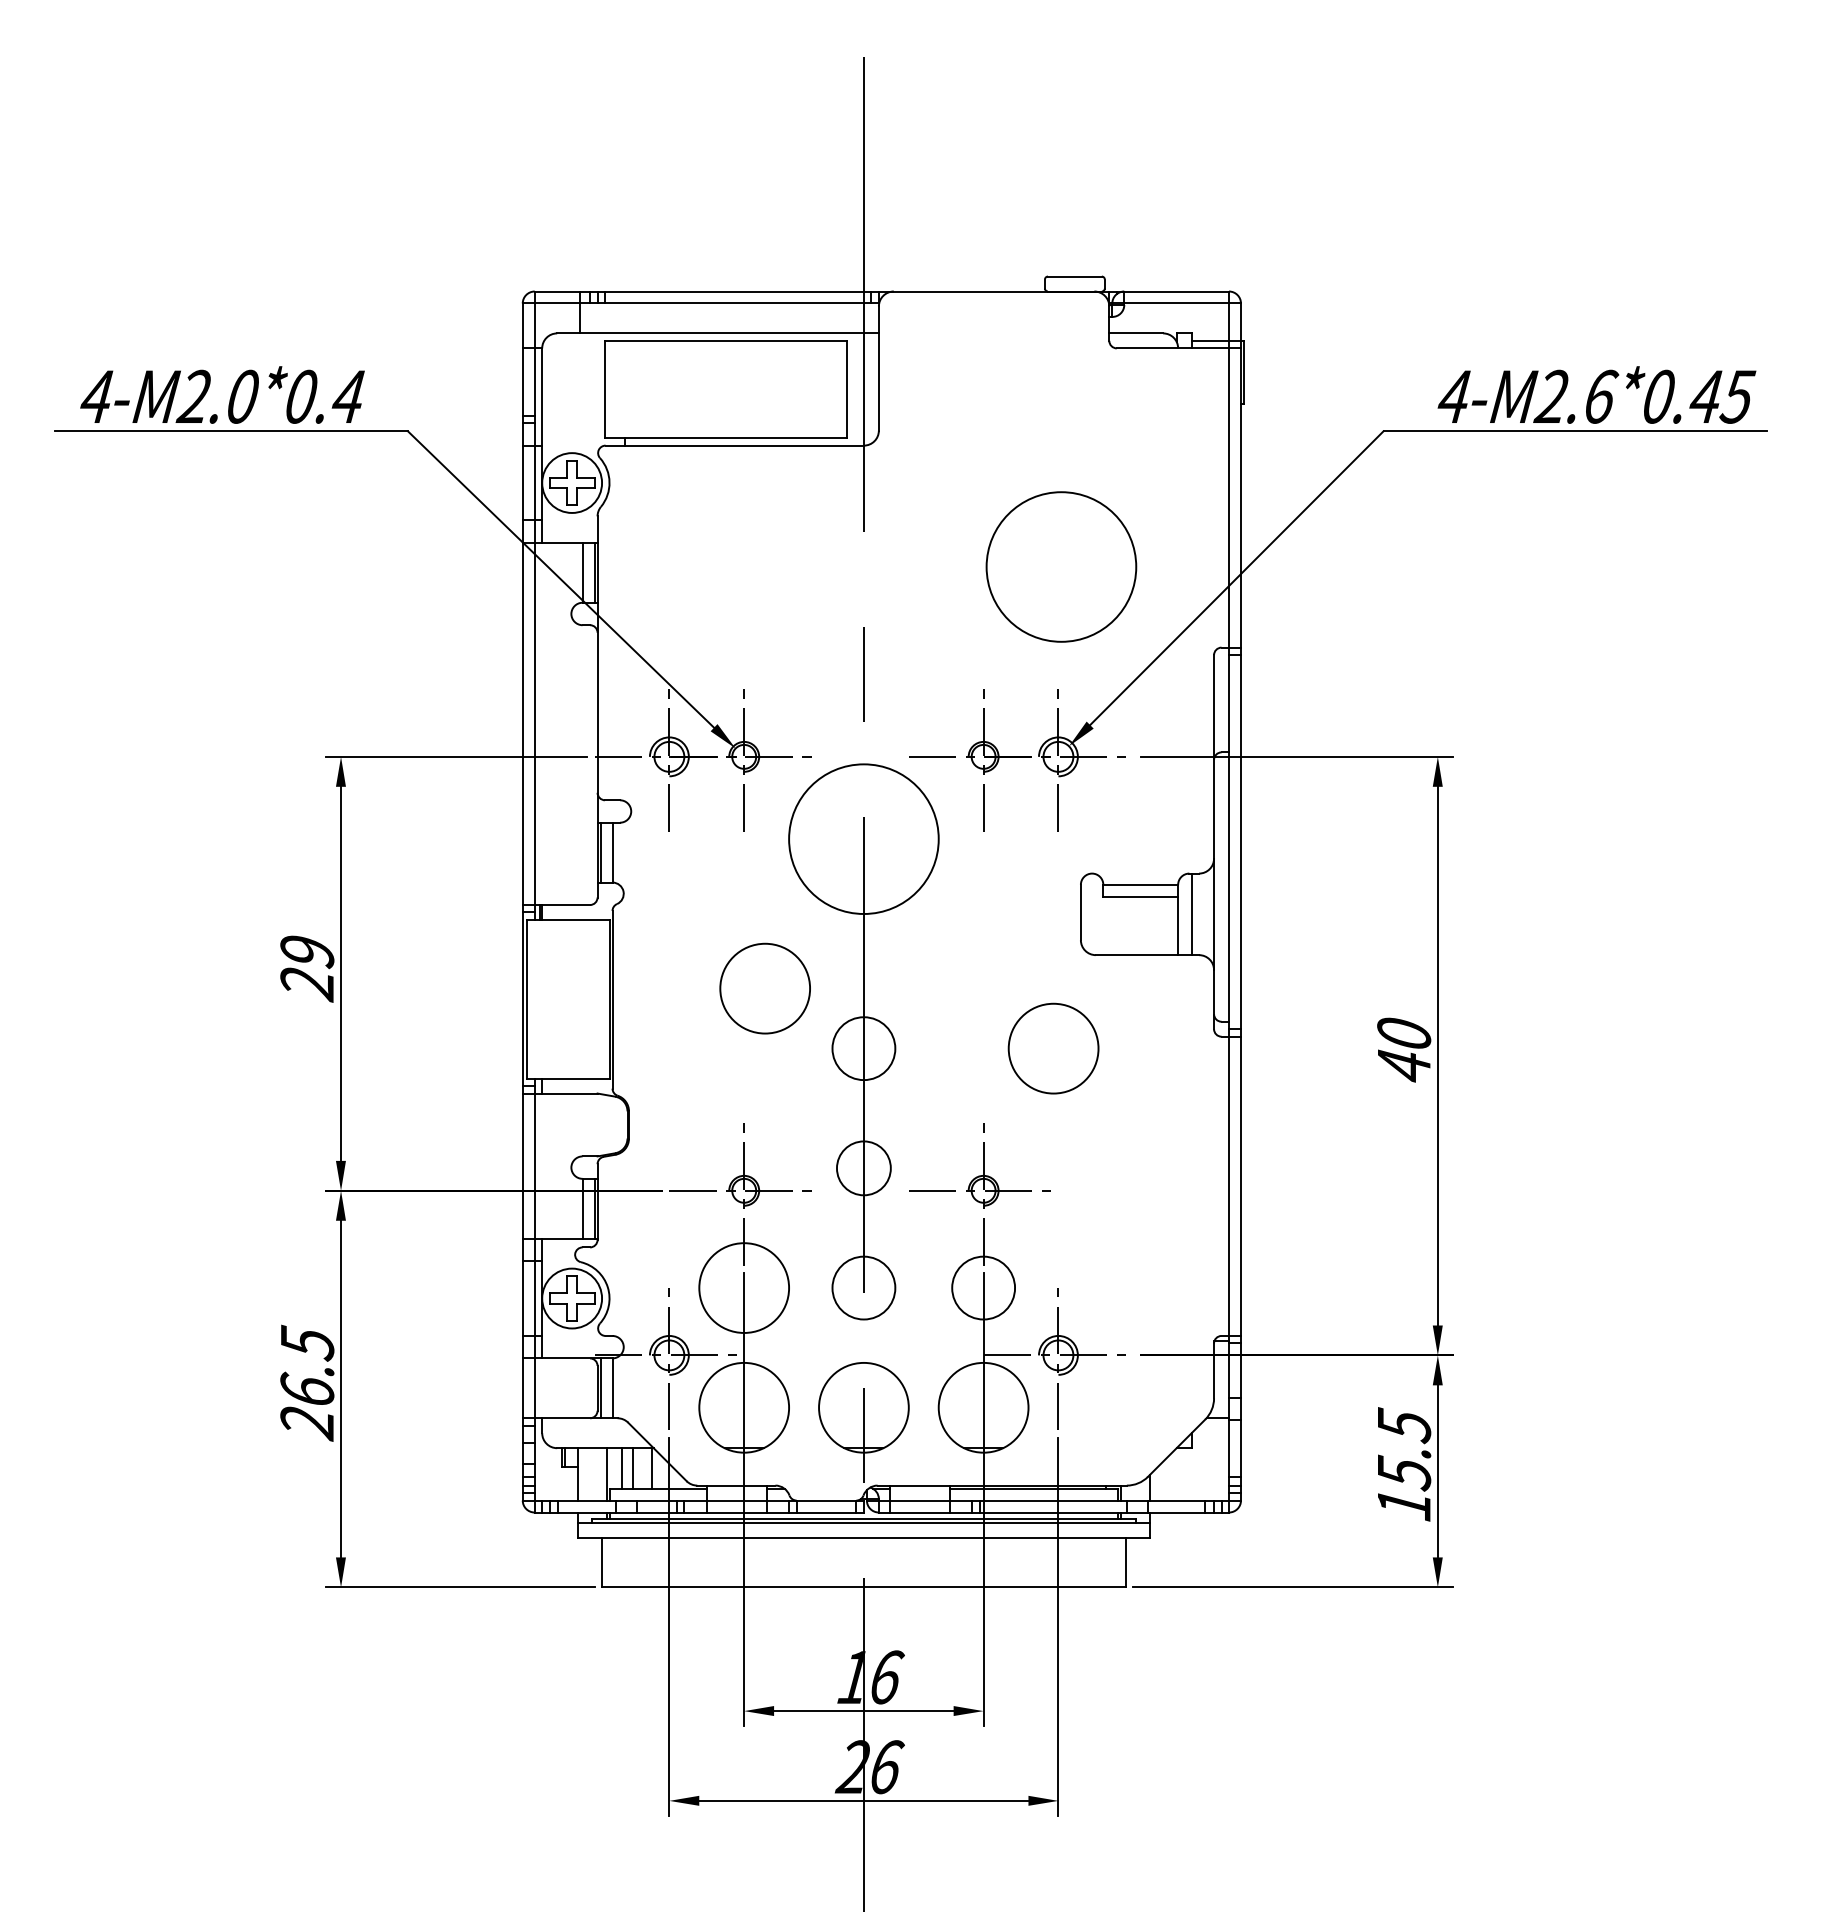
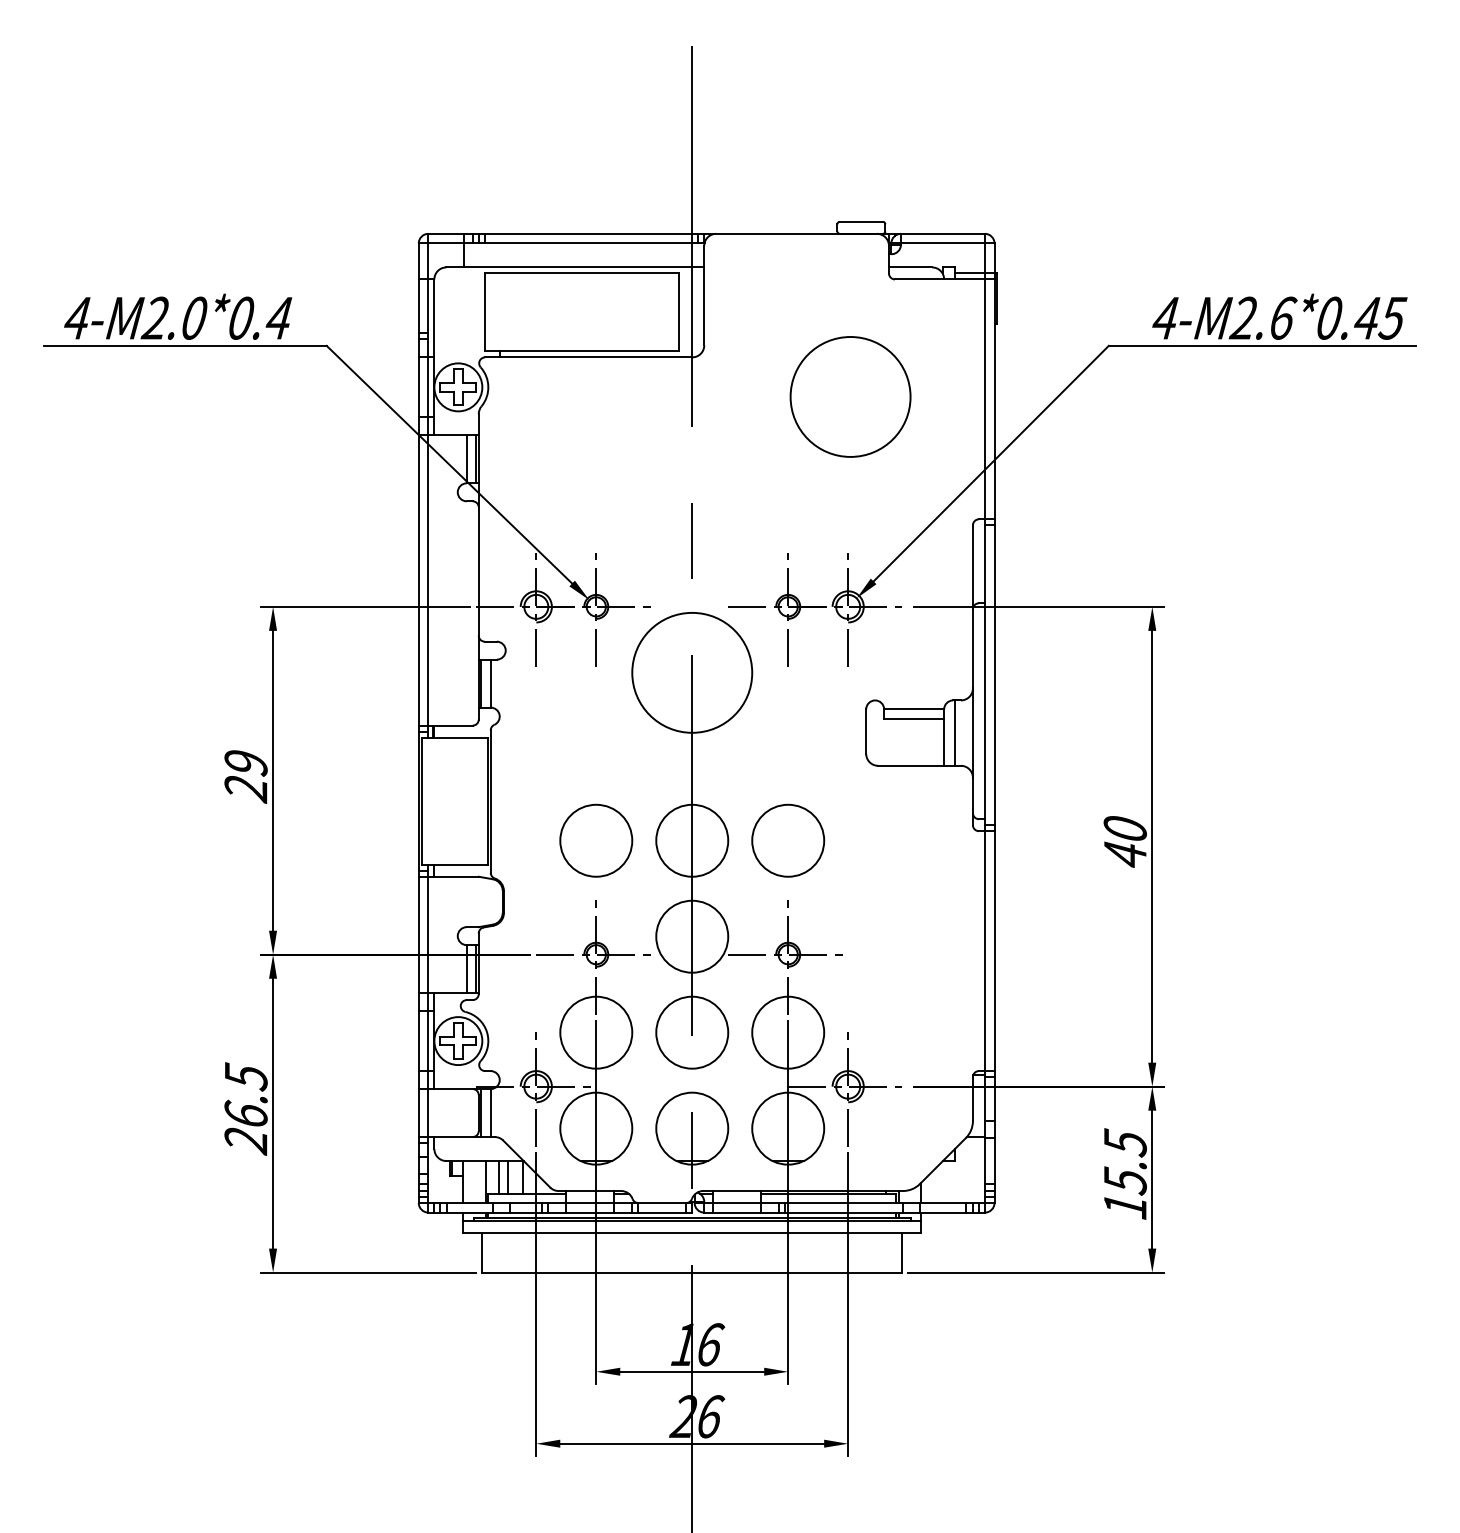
circle: (1061, 566) -> (850, 396), moved
circle: (764, 988) -> (595, 840), moved
circle: (863, 1048) -> (691, 840), size x1.43
circle: (1053, 1048) -> (788, 840), moved
circle: (863, 1168) -> (691, 936), size x1.67
circle: (863, 1287) -> (691, 1032), size x1.43
circle: (983, 1287) -> (788, 1032), size x1.43

